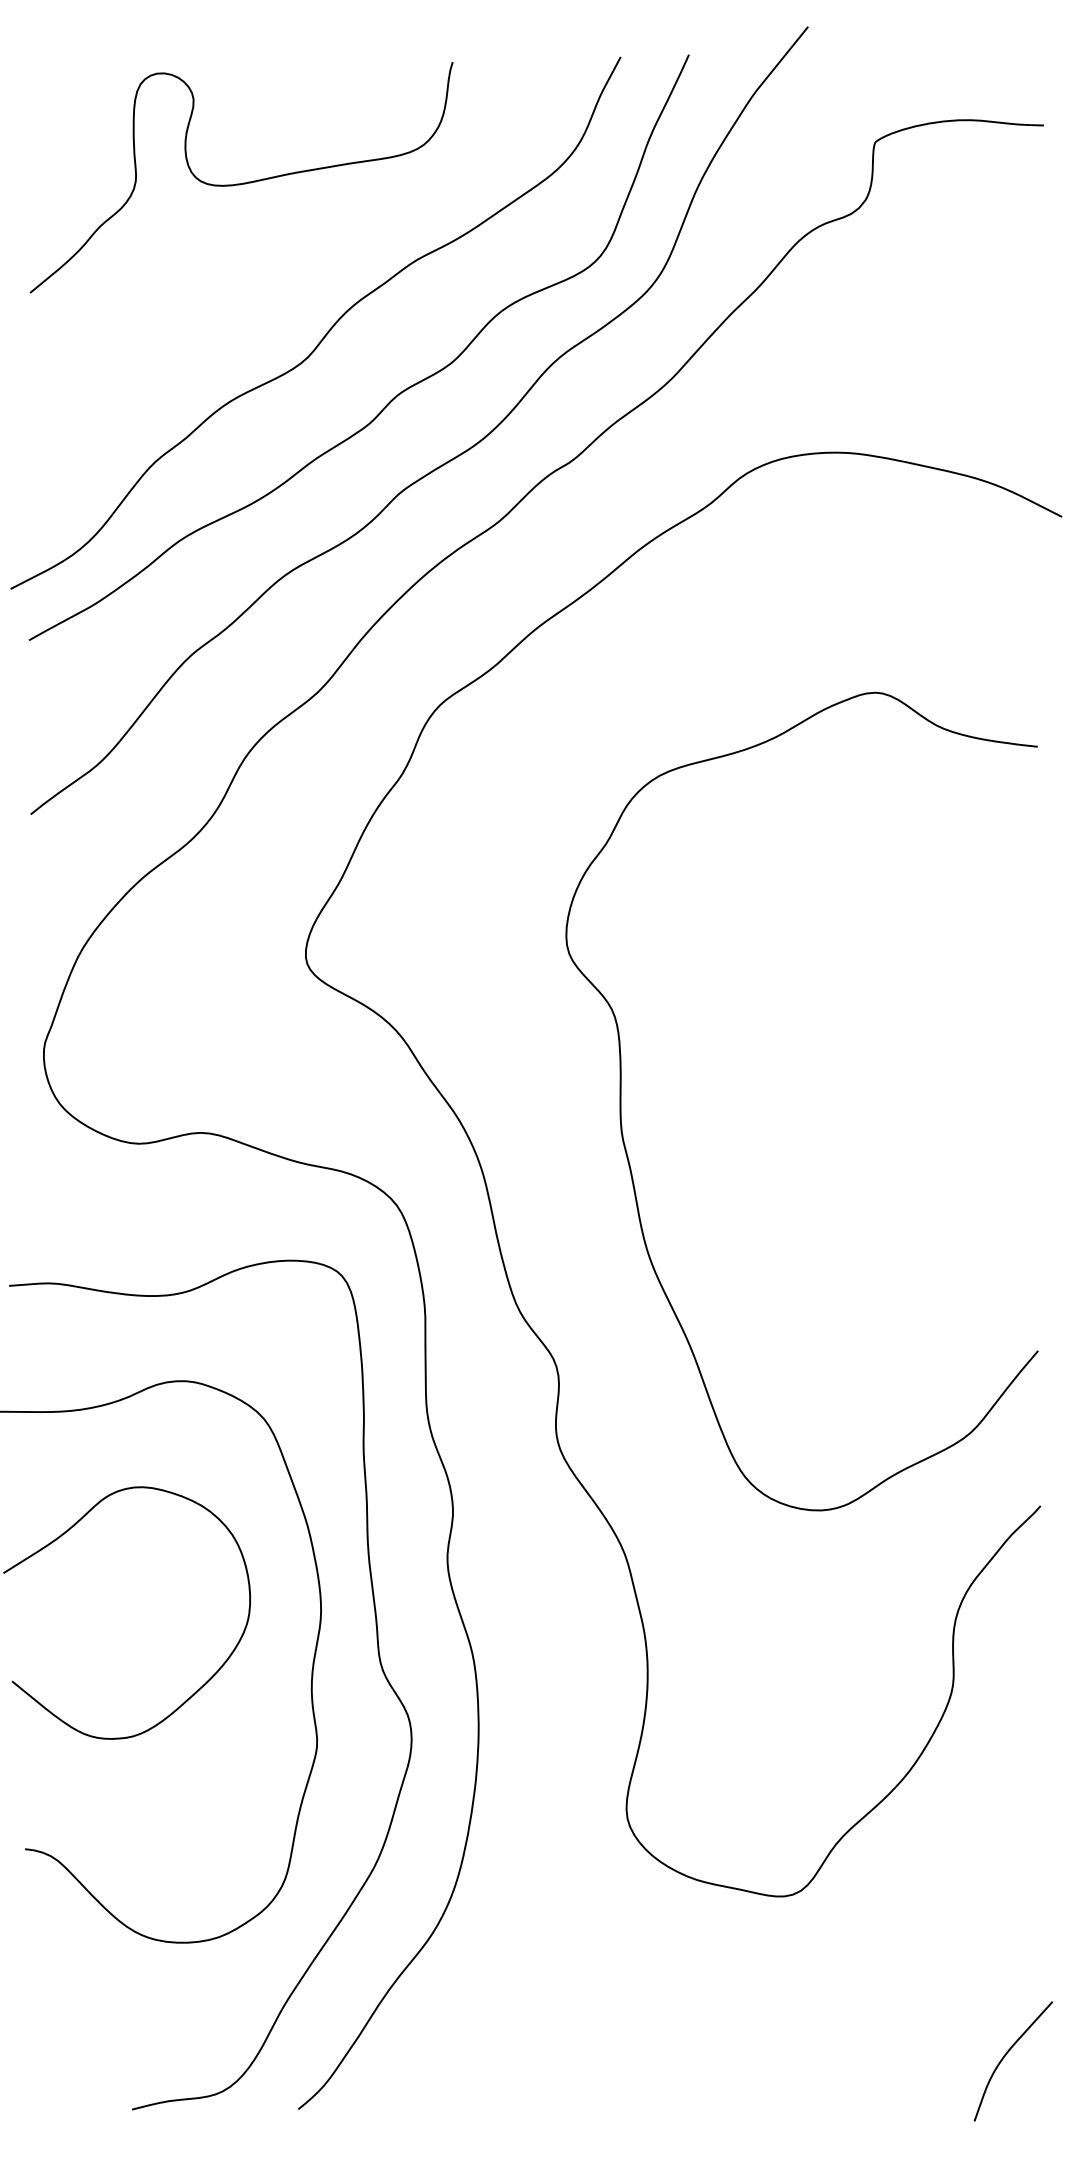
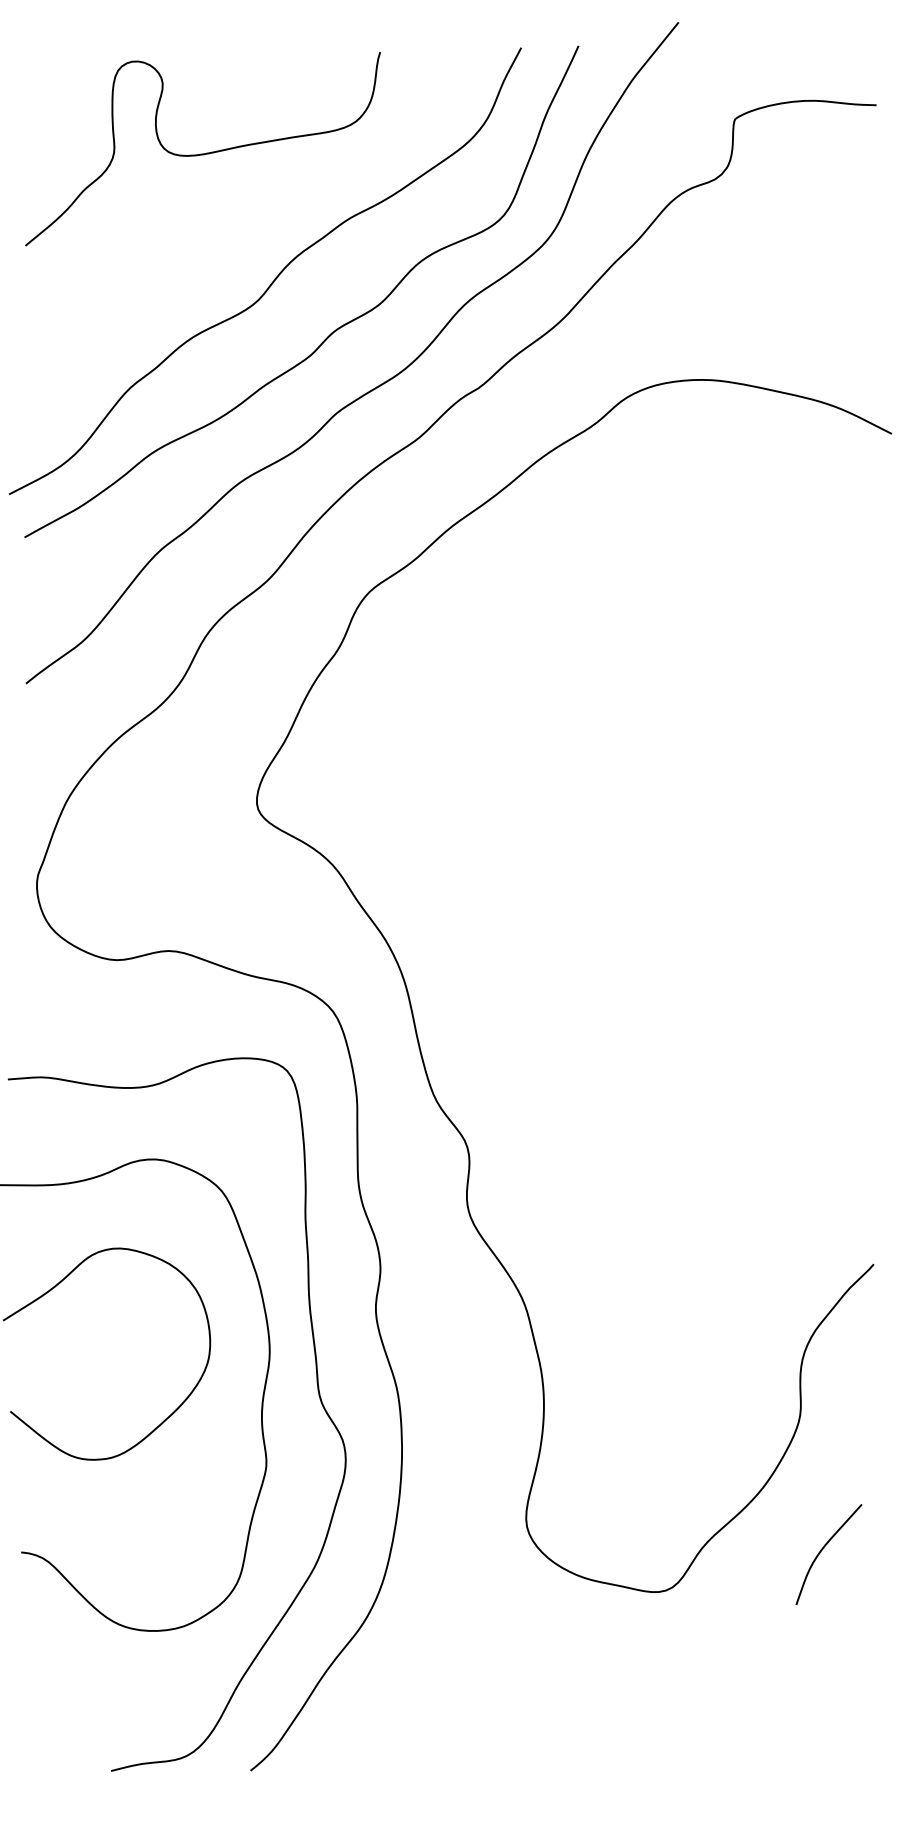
curve: (622, 1096) -> (522, 920), removed
curve: (1006, 2055) -> (823, 1549), moved

